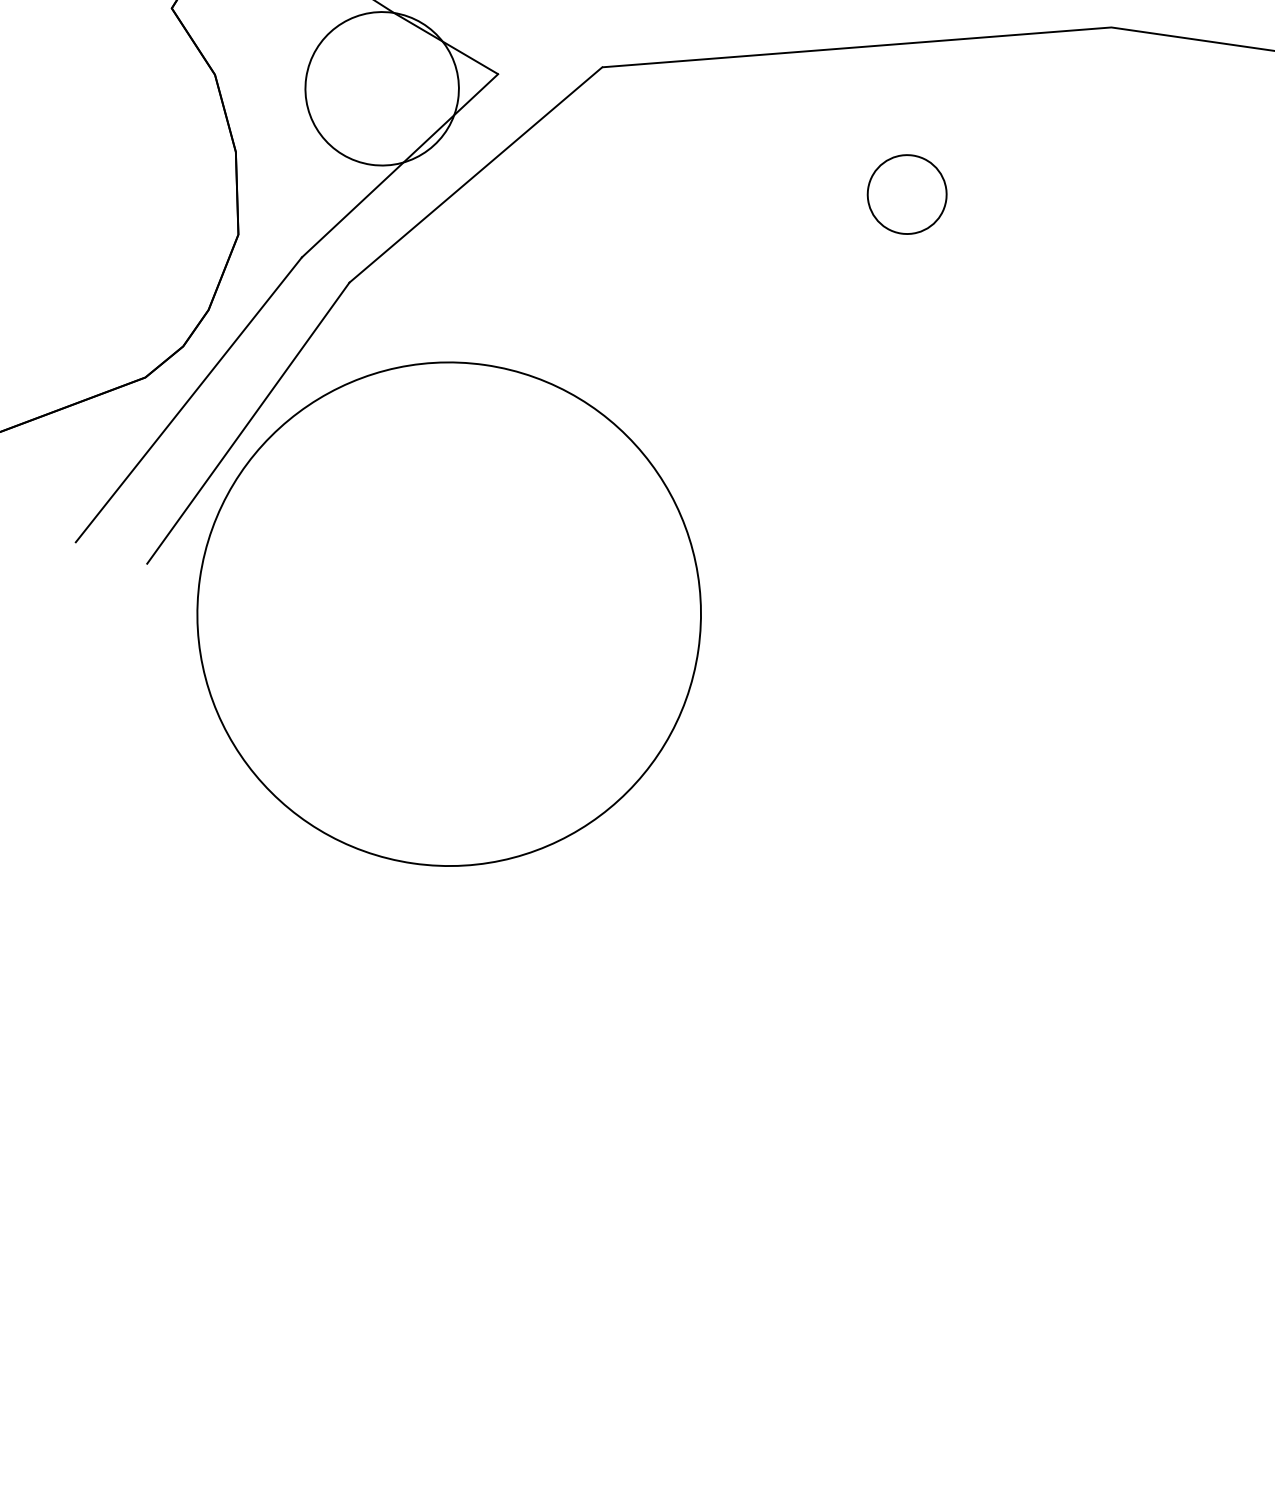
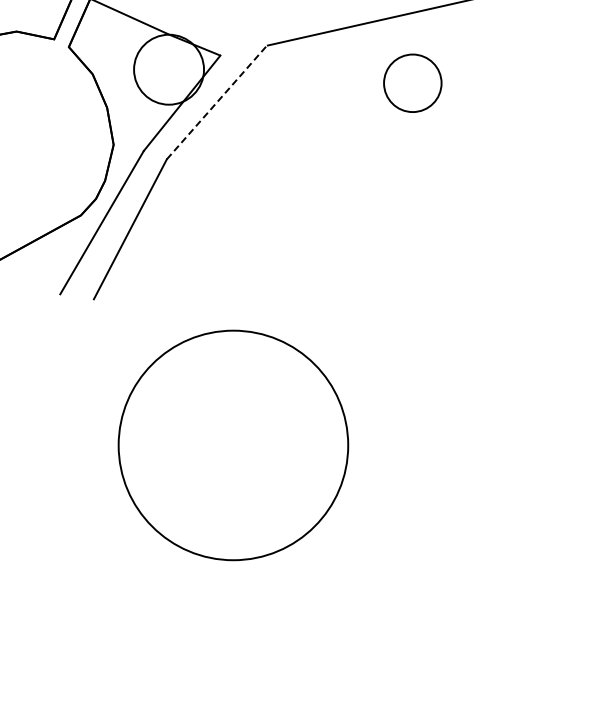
line: (474, 174) -> (216, 102), solid -> dashed
circle: (906, 194) -> (412, 83), size x1.6
circle: (449, 614) -> (233, 445), moved

